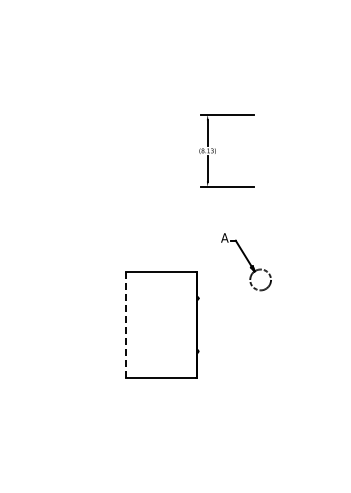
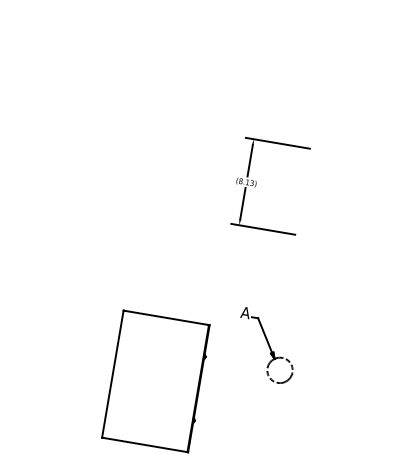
part: (246, 262) -> (266, 346), moved
line: (125, 324) -> (112, 373), dashed -> solid

